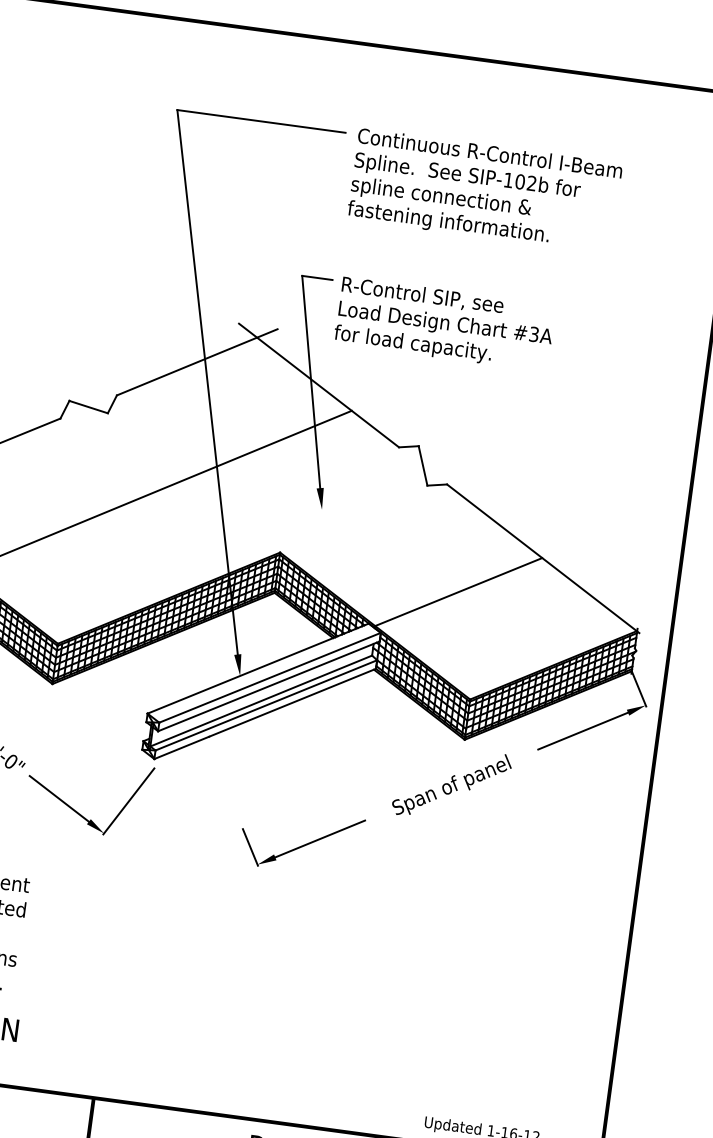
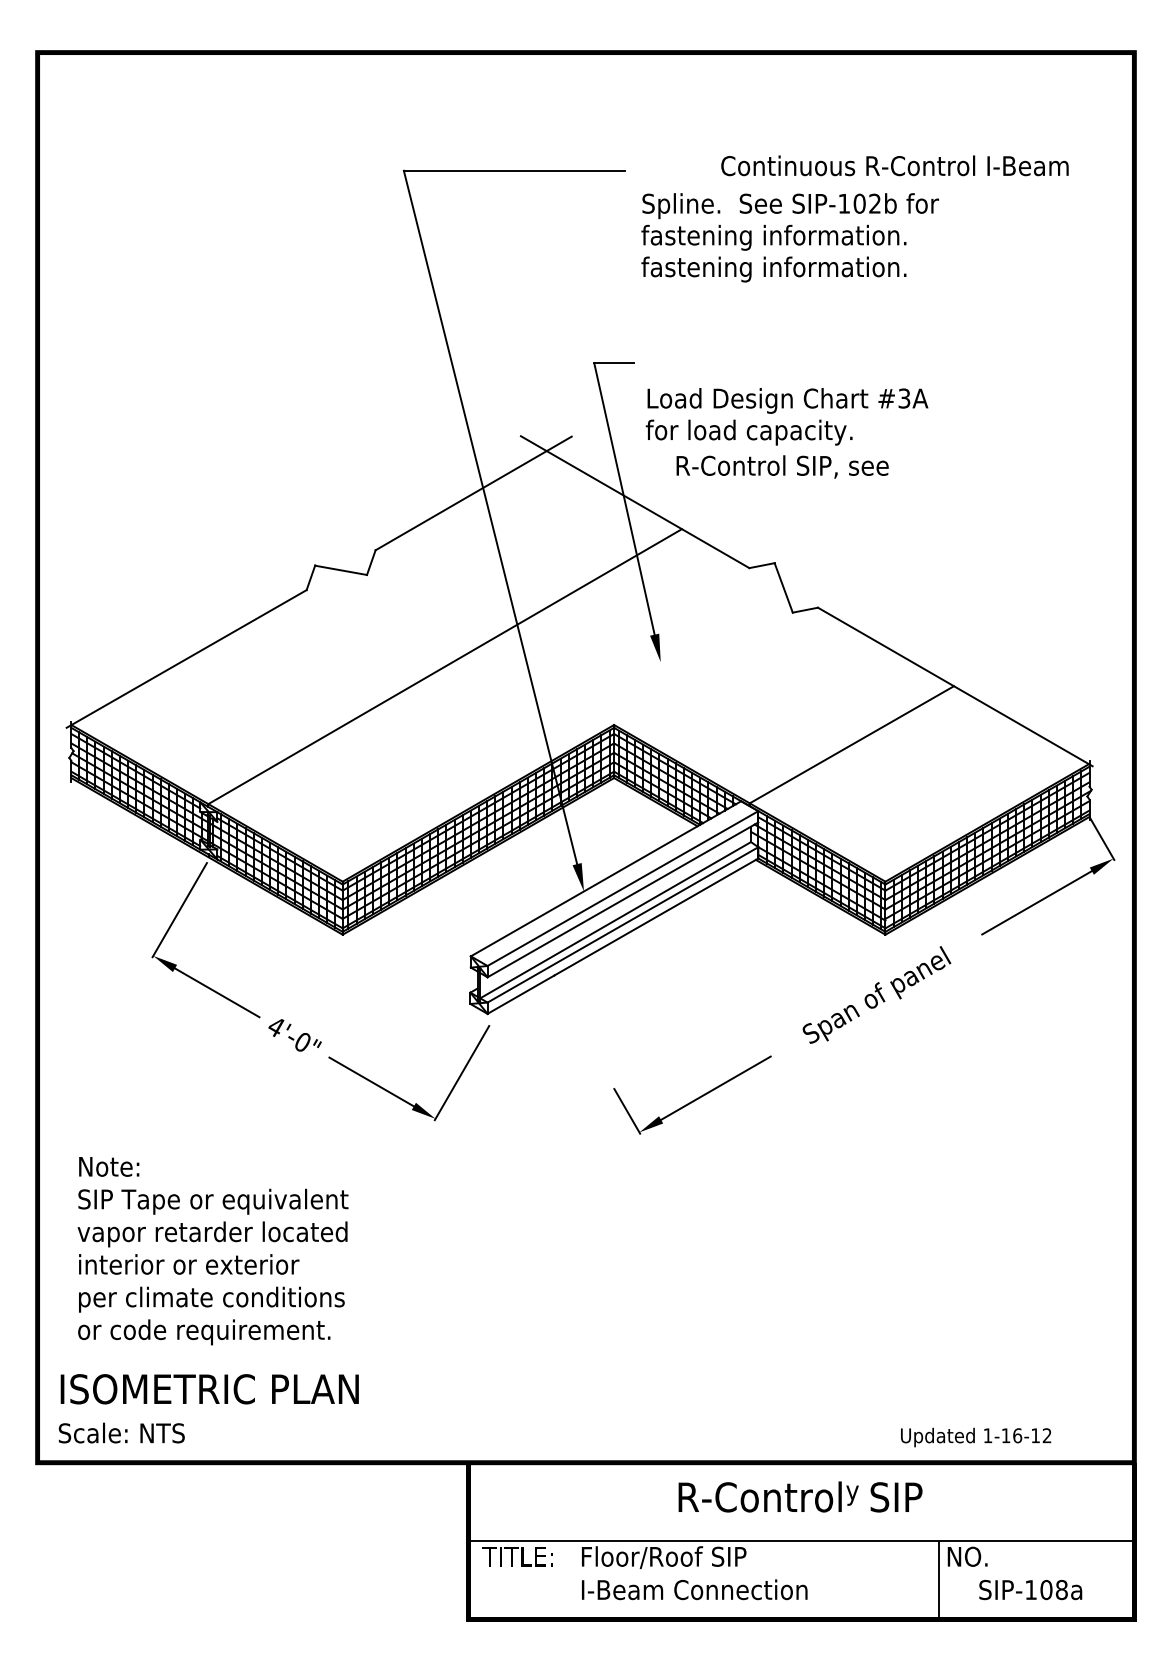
text: (489, 152) -> (894, 165), moved
text: (451, 198) -> (773, 237), spline connection & -> fastening information.
text: (422, 295) -> (782, 466), moved

